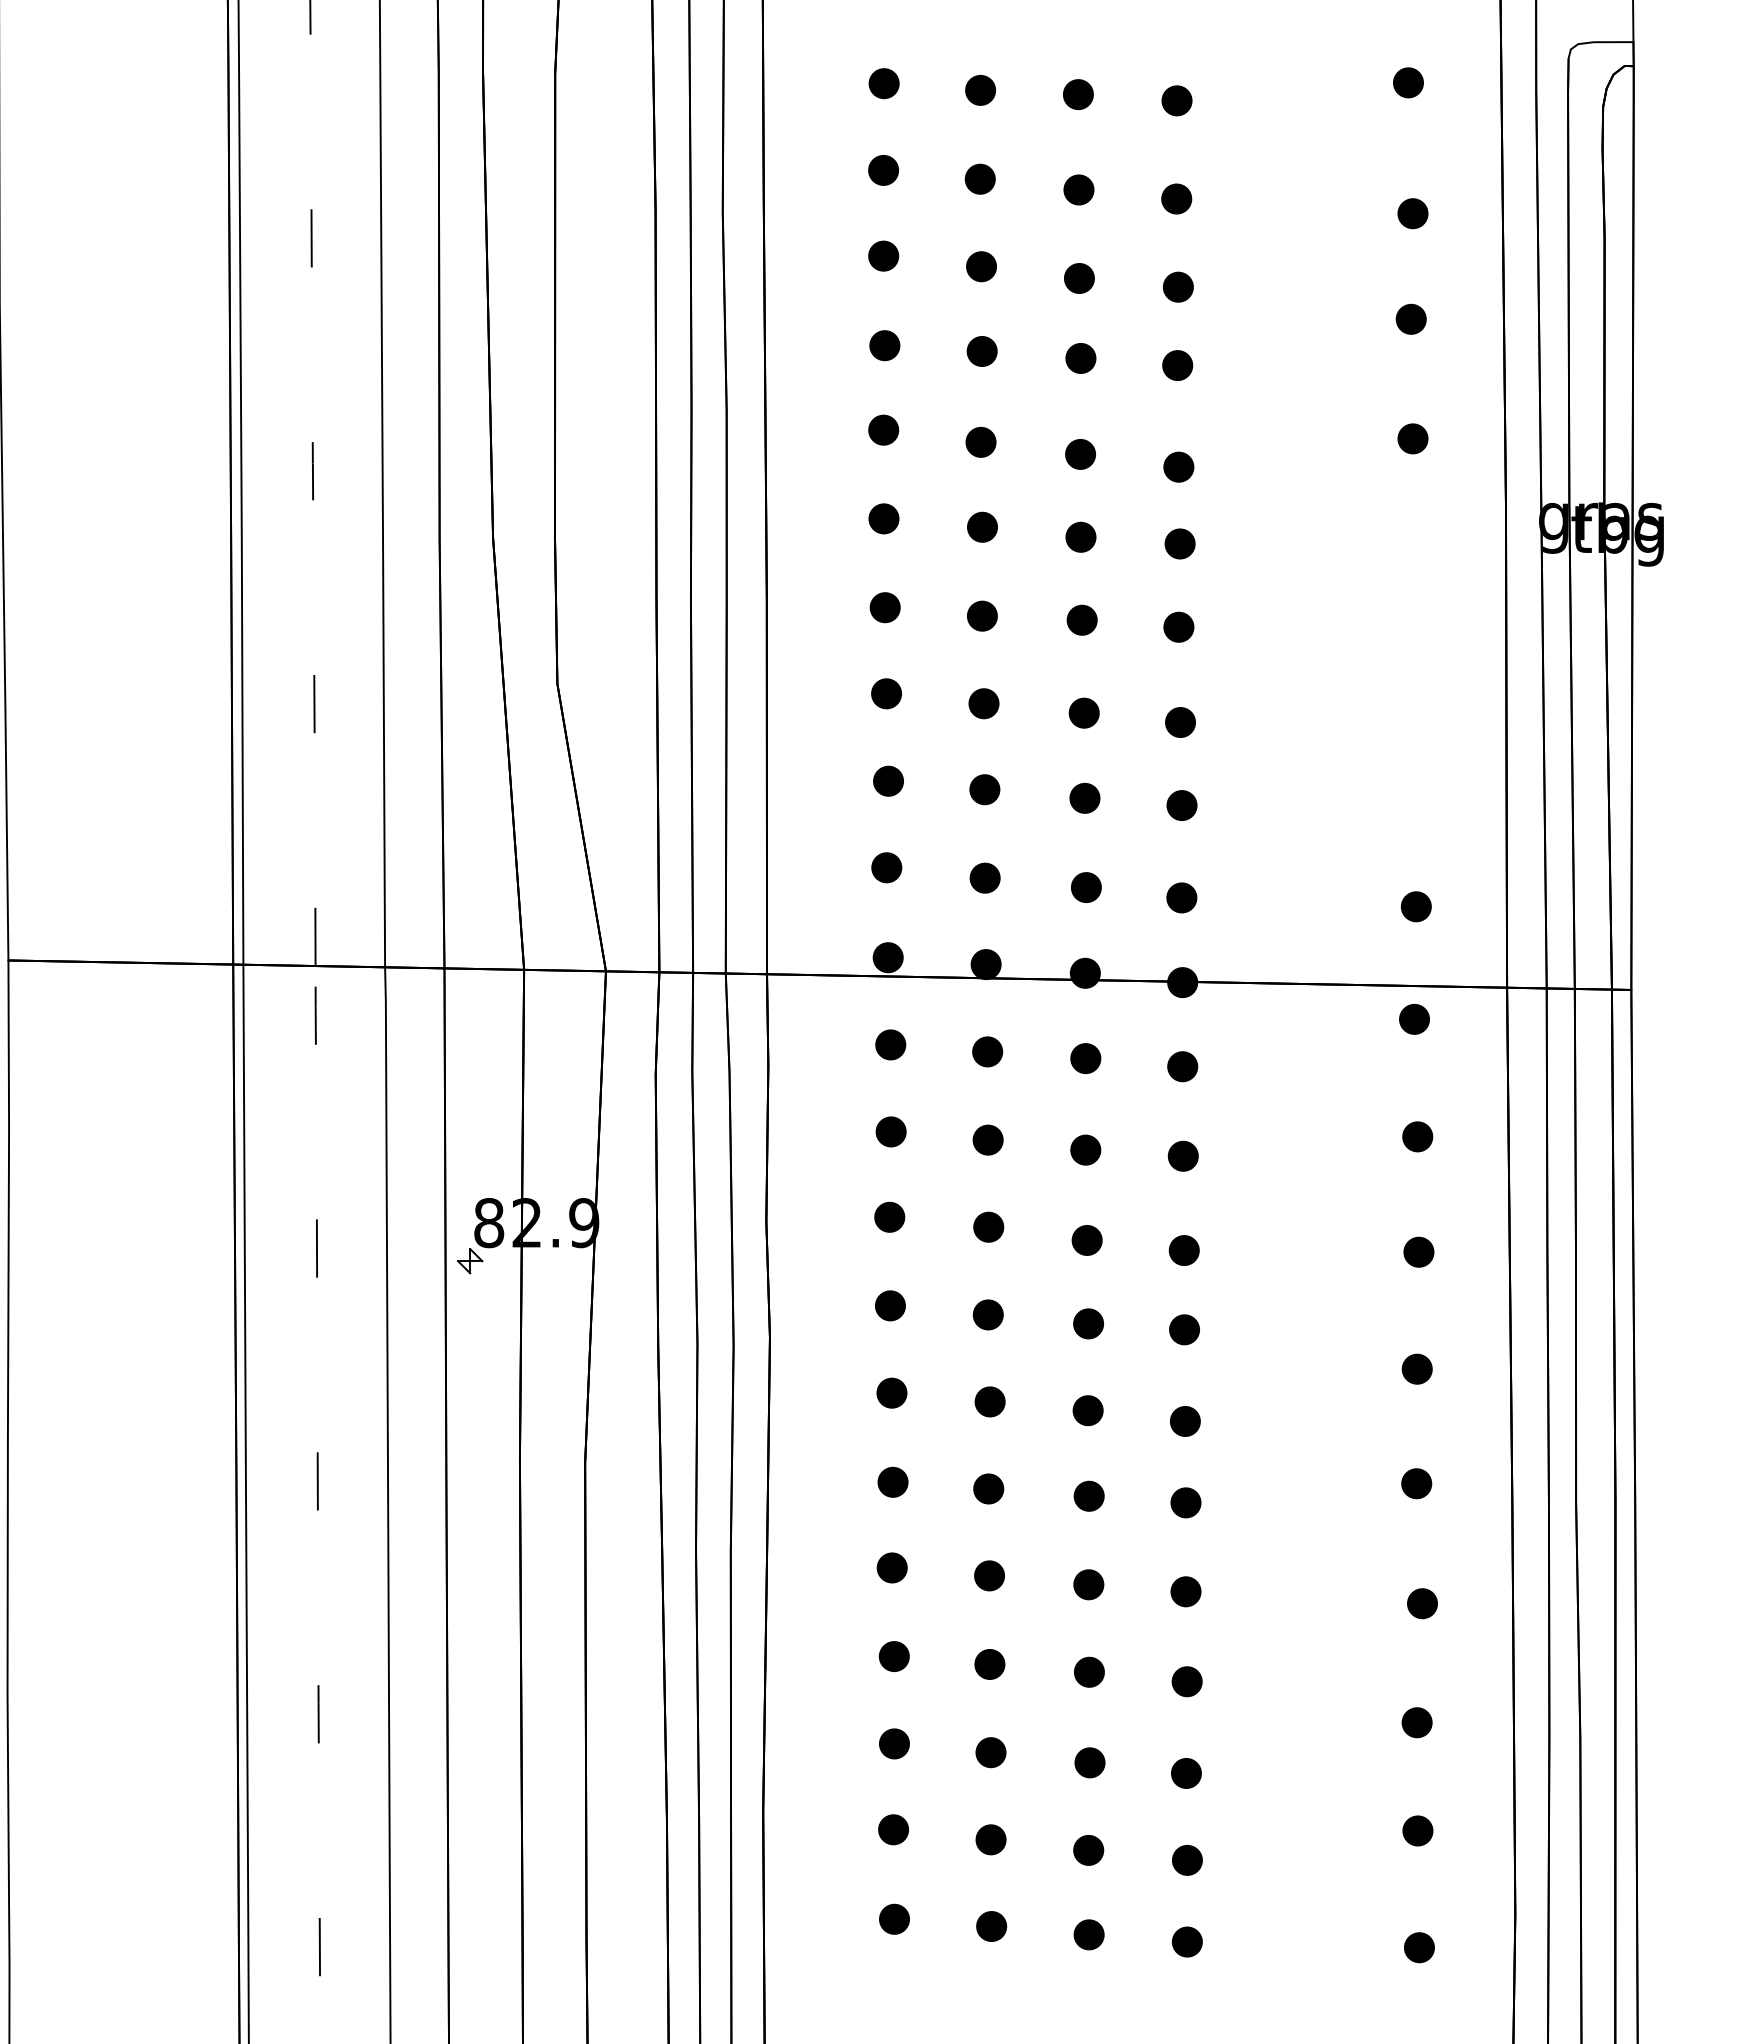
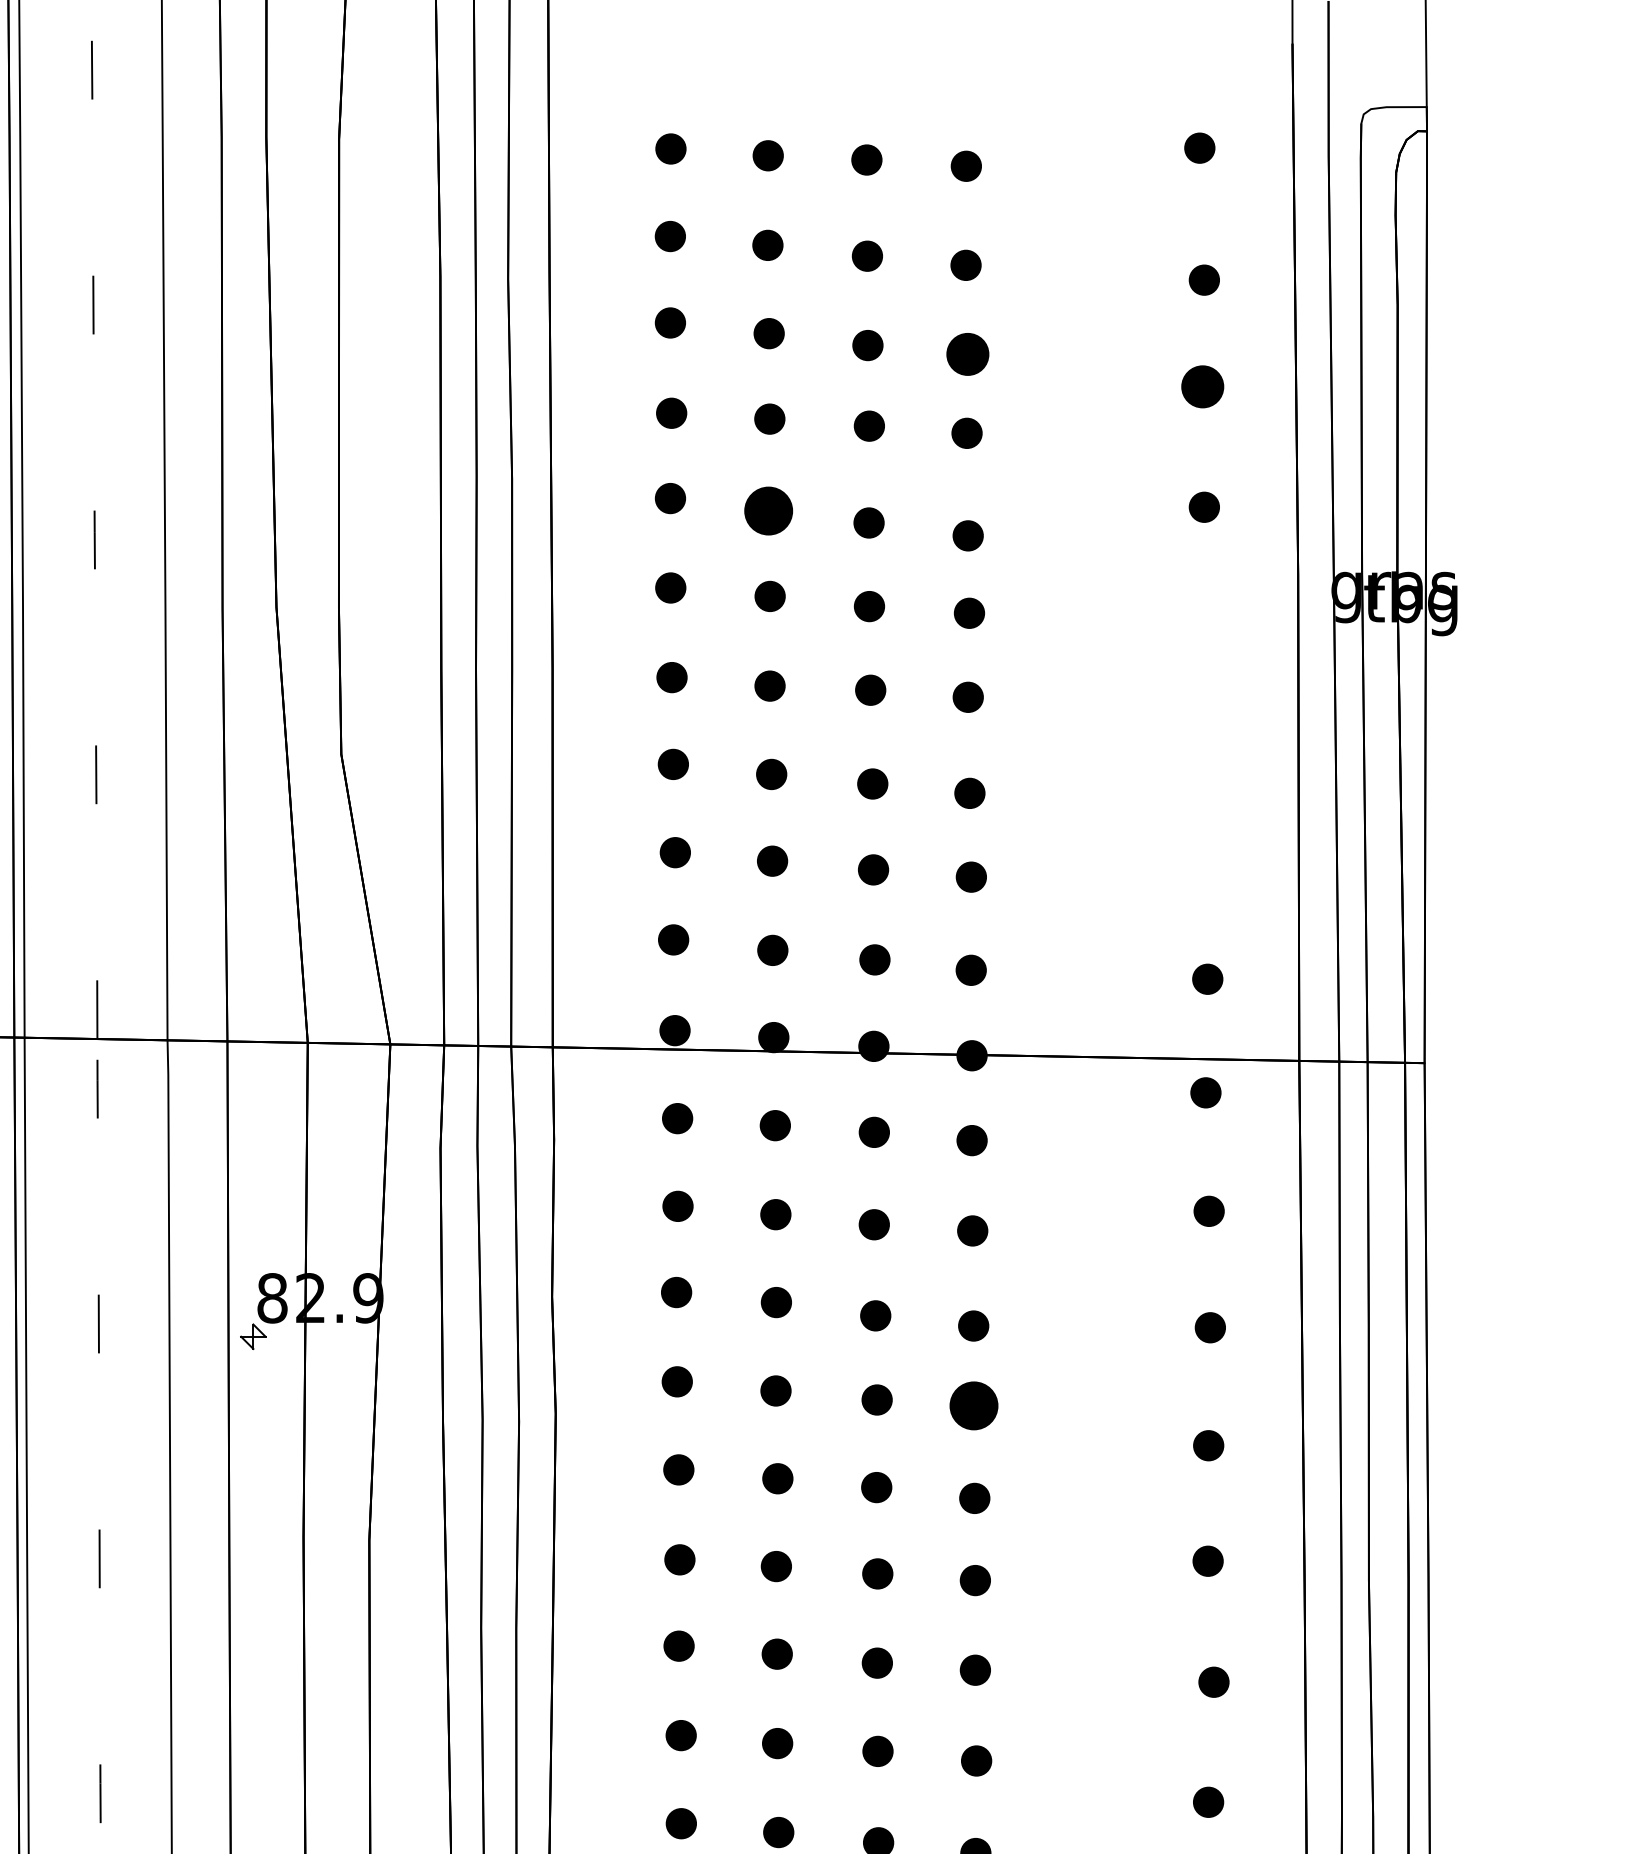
part: (1177, 286) -> (966, 353), size x1.4
part: (1410, 318) -> (1201, 385), size x1.4
part: (980, 441) -> (768, 509), size x1.6
part: (1184, 1329) -> (973, 1405), size x1.6

